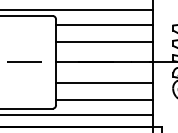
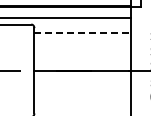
line: (104, 24) -> (82, 32), solid -> dashed
line: (104, 42) -> (82, 50), removed
line: (104, 82) -> (82, 90), removed
line: (104, 99) -> (82, 107), removed

